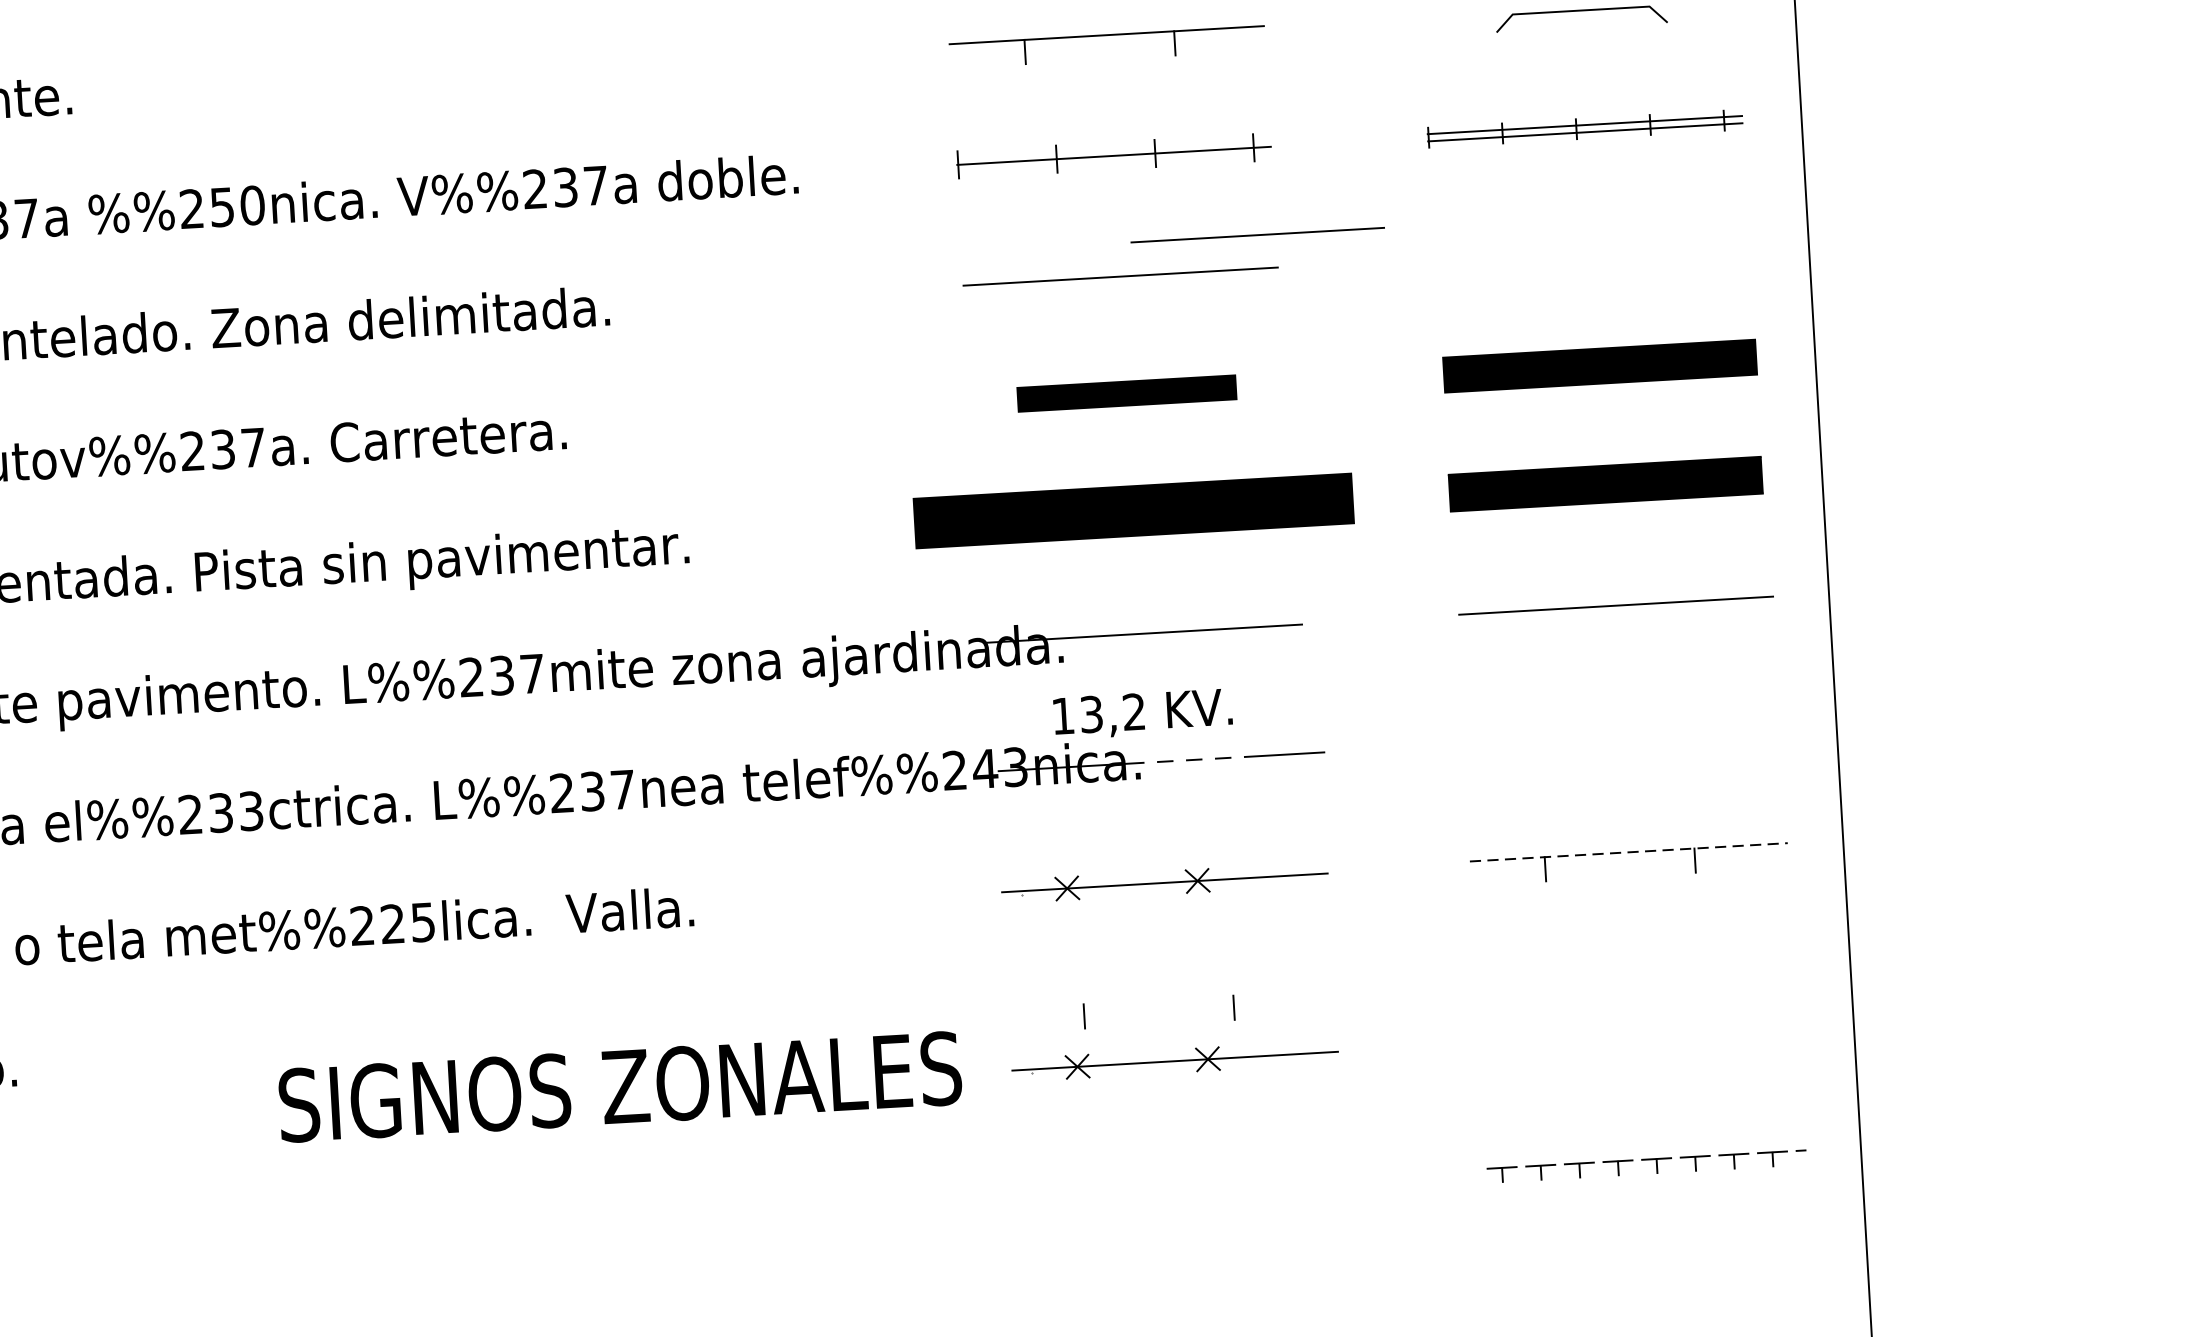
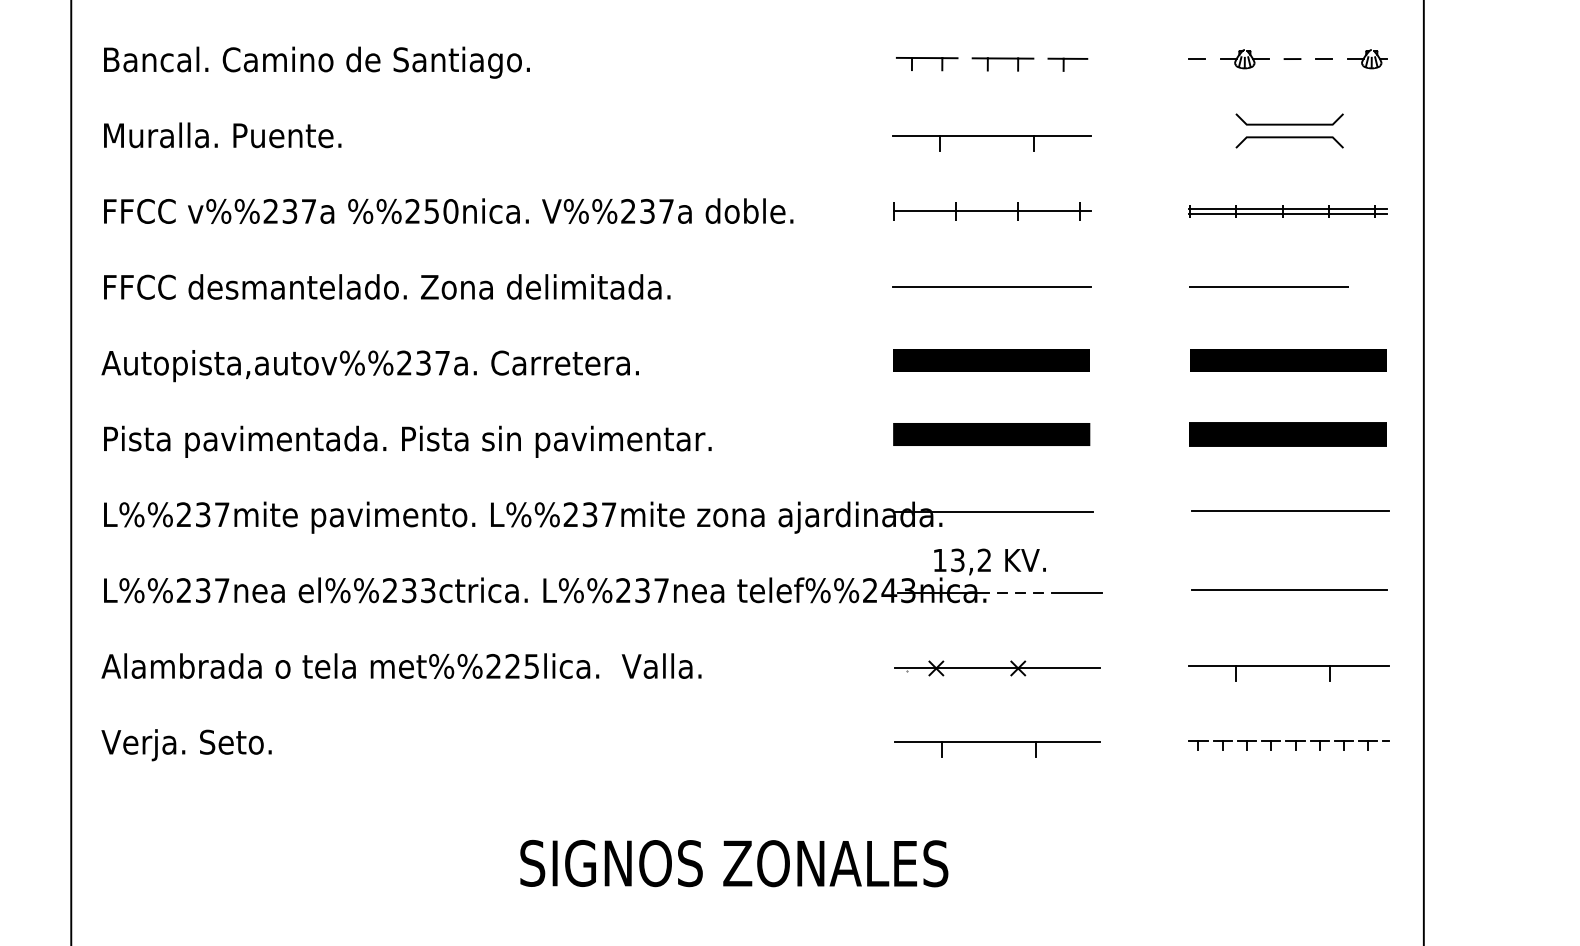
line: (1256, 233) -> (1268, 286), moved
part: (1126, 393) -> (991, 360), size x1.43
part: (1133, 510) -> (991, 434), size x0.71
line: (1622, 731) -> (1289, 590), added
line: (1629, 852) -> (1289, 666), dashed -> solid
line: (1171, 999) -> (997, 741), added
part: (1174, 1061) -> (997, 780), removed
text: (620, 1086) -> (734, 863), moved
part: (1645, 1166) -> (1288, 745), moved

